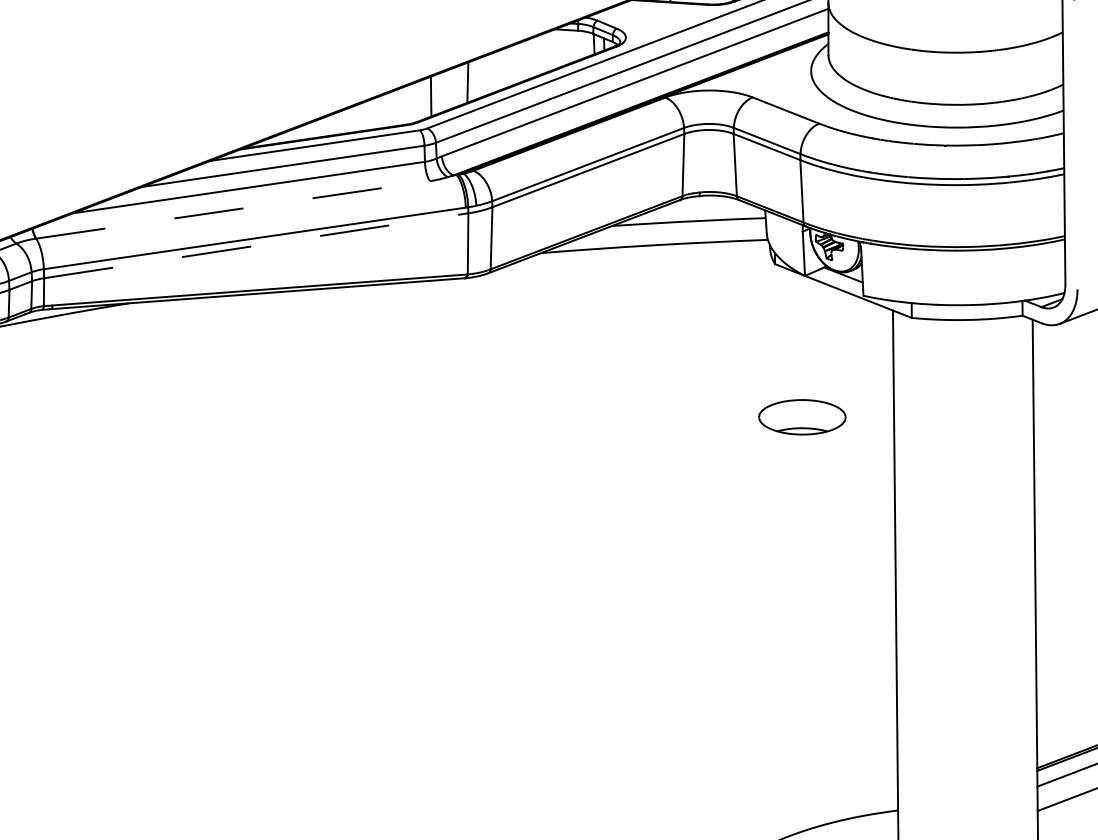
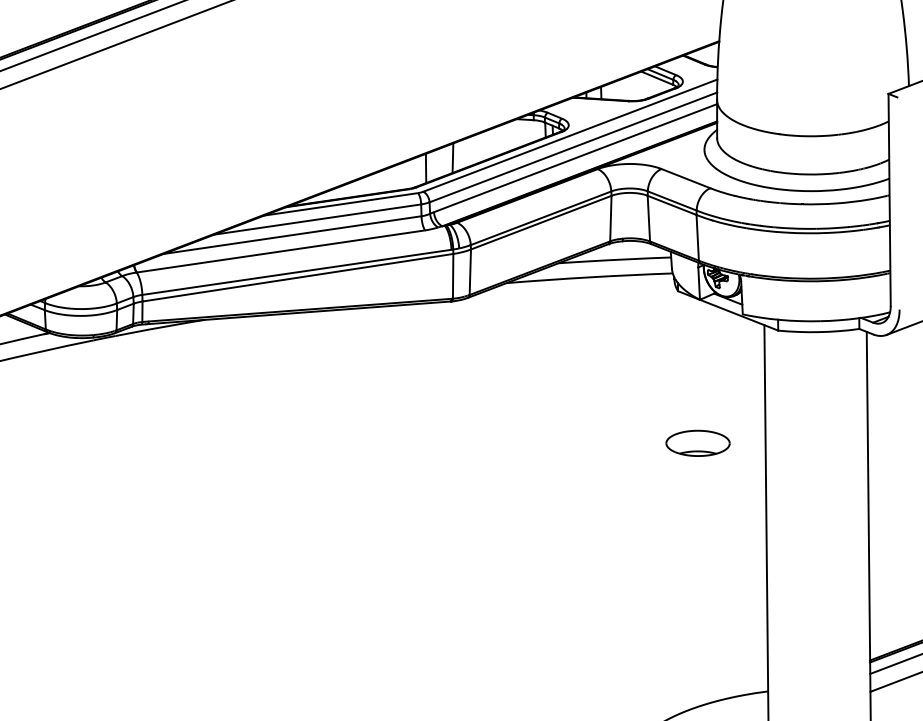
line: (232, 209) -> (280, 251), dashed -> solid
line: (257, 245) -> (298, 277), dashed -> solid
part: (801, 416) -> (697, 442), moved

